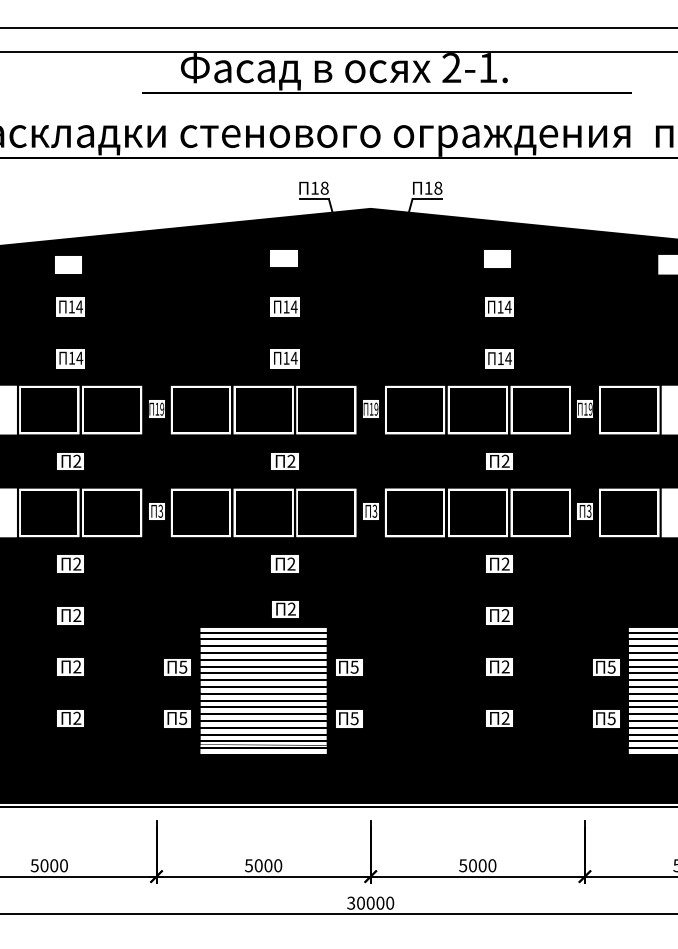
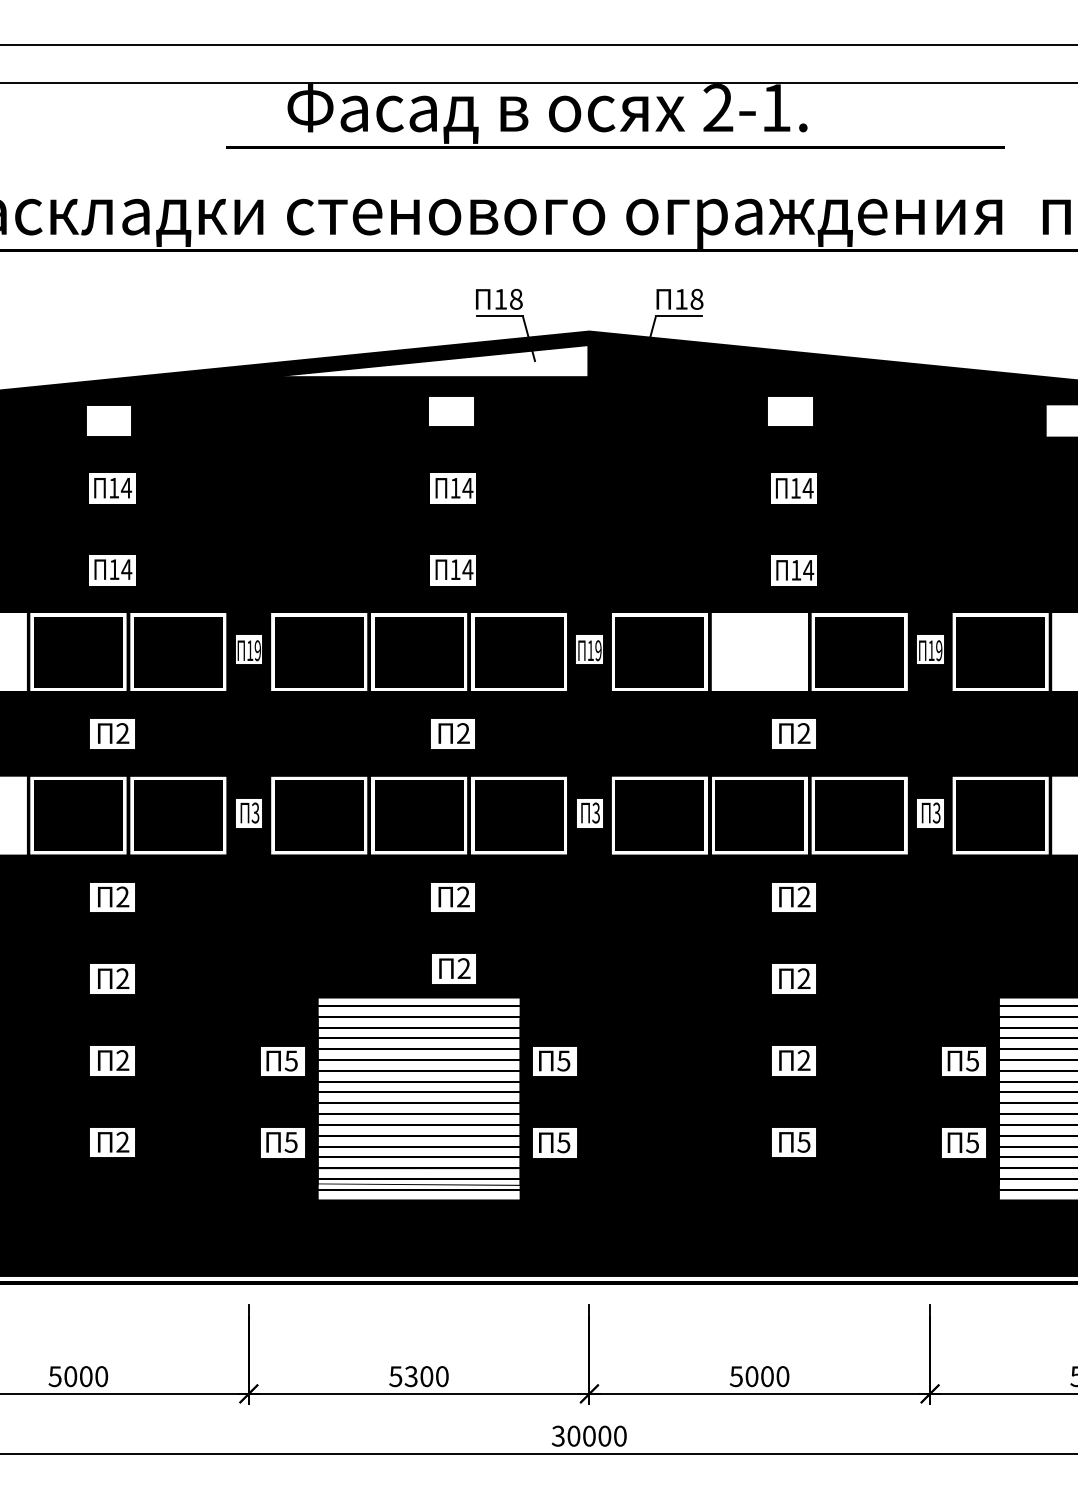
fill: (263, 226) -> (418, 360), removed
fill: (477, 409) -> (759, 651), removed
text: (505, 717) -> (803, 1140), 2 -> 5
text: (258, 865) -> (410, 1376), 5000 -> 5300

